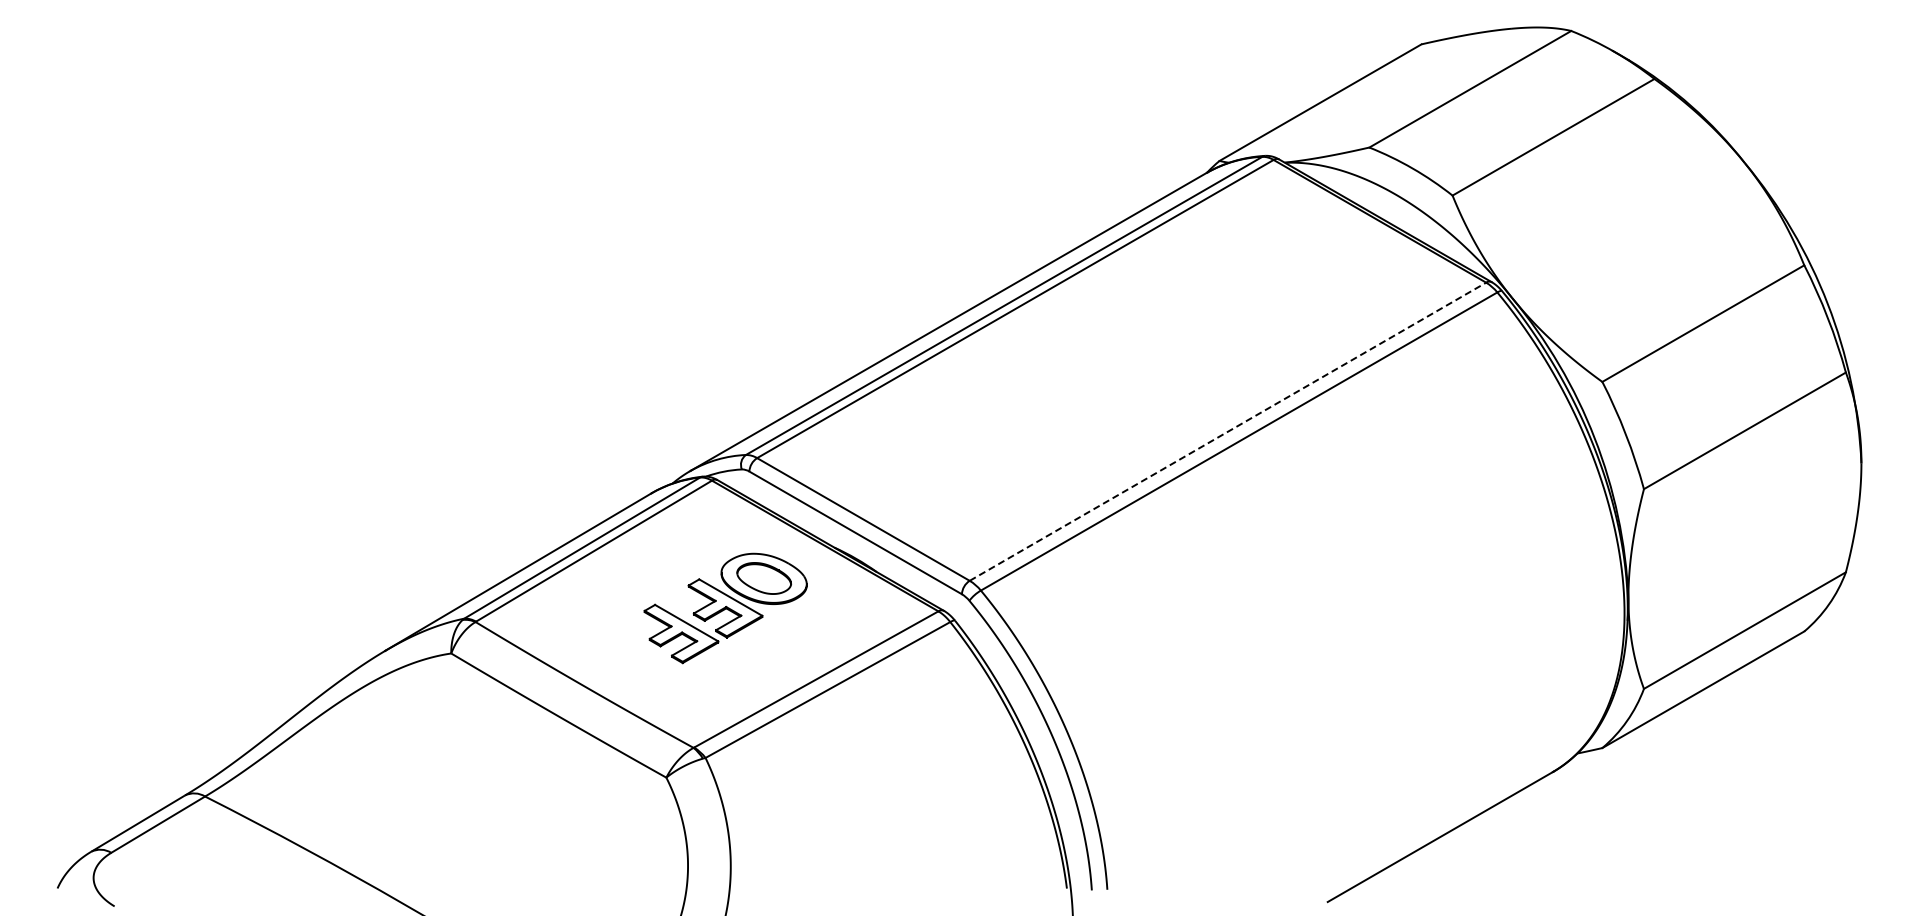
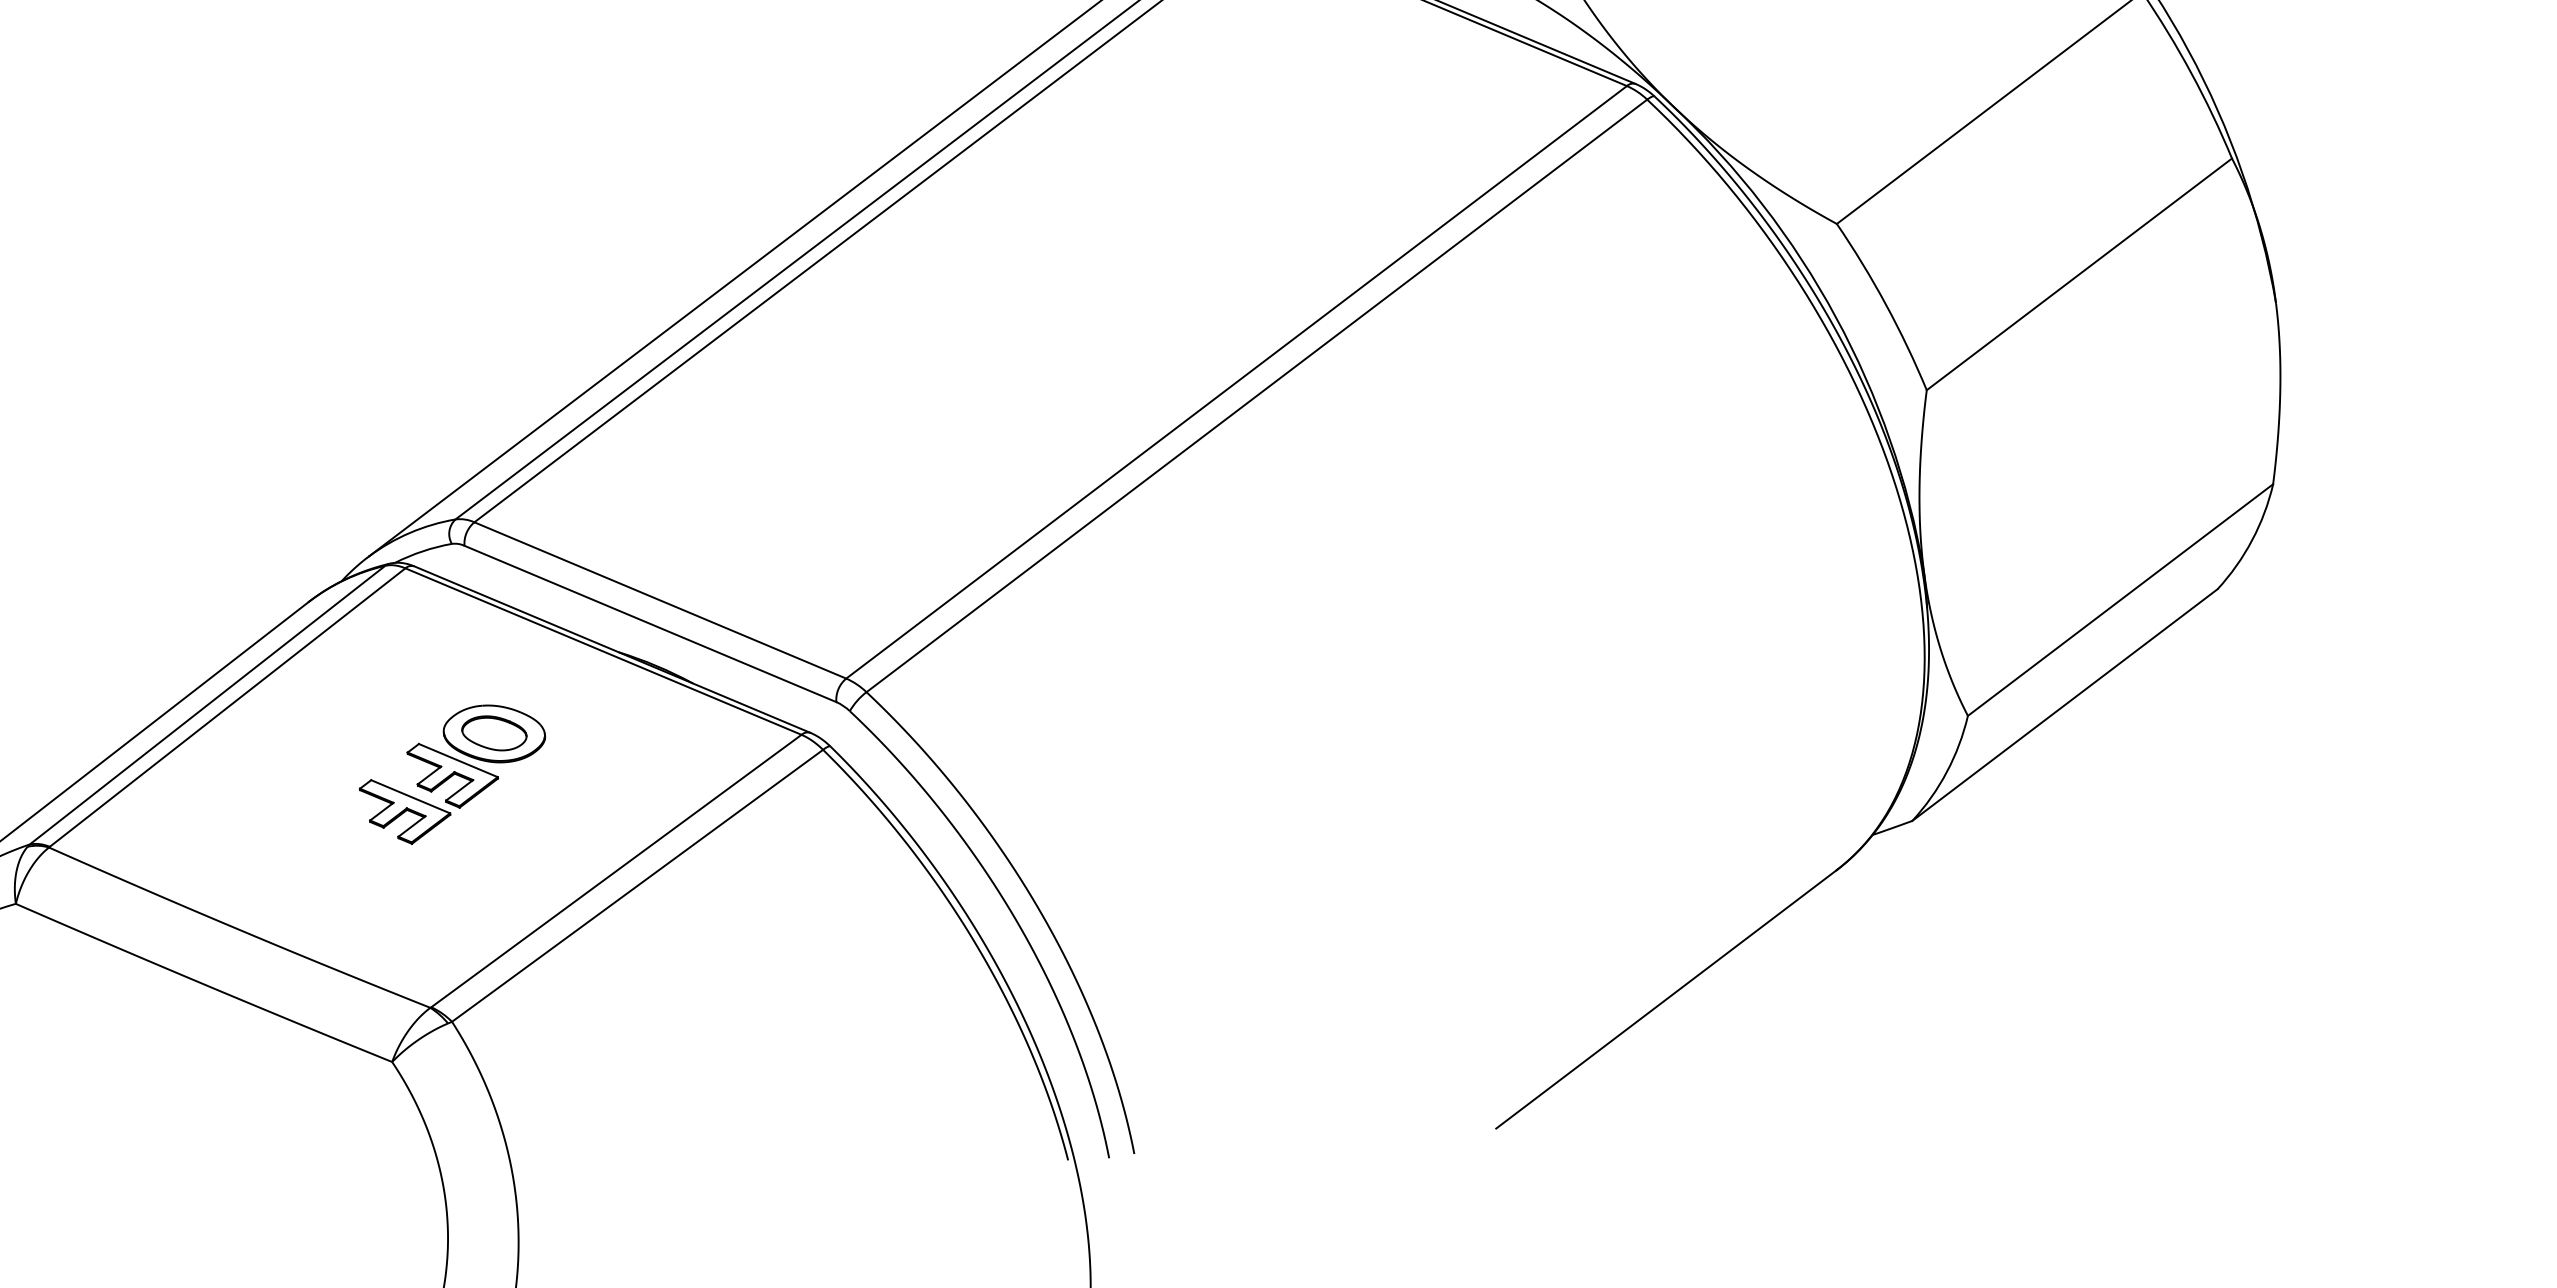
line: (1228, 431) -> (1237, 381), dashed -> solid
part: (725, 608) -> (453, 774), size x0.71

